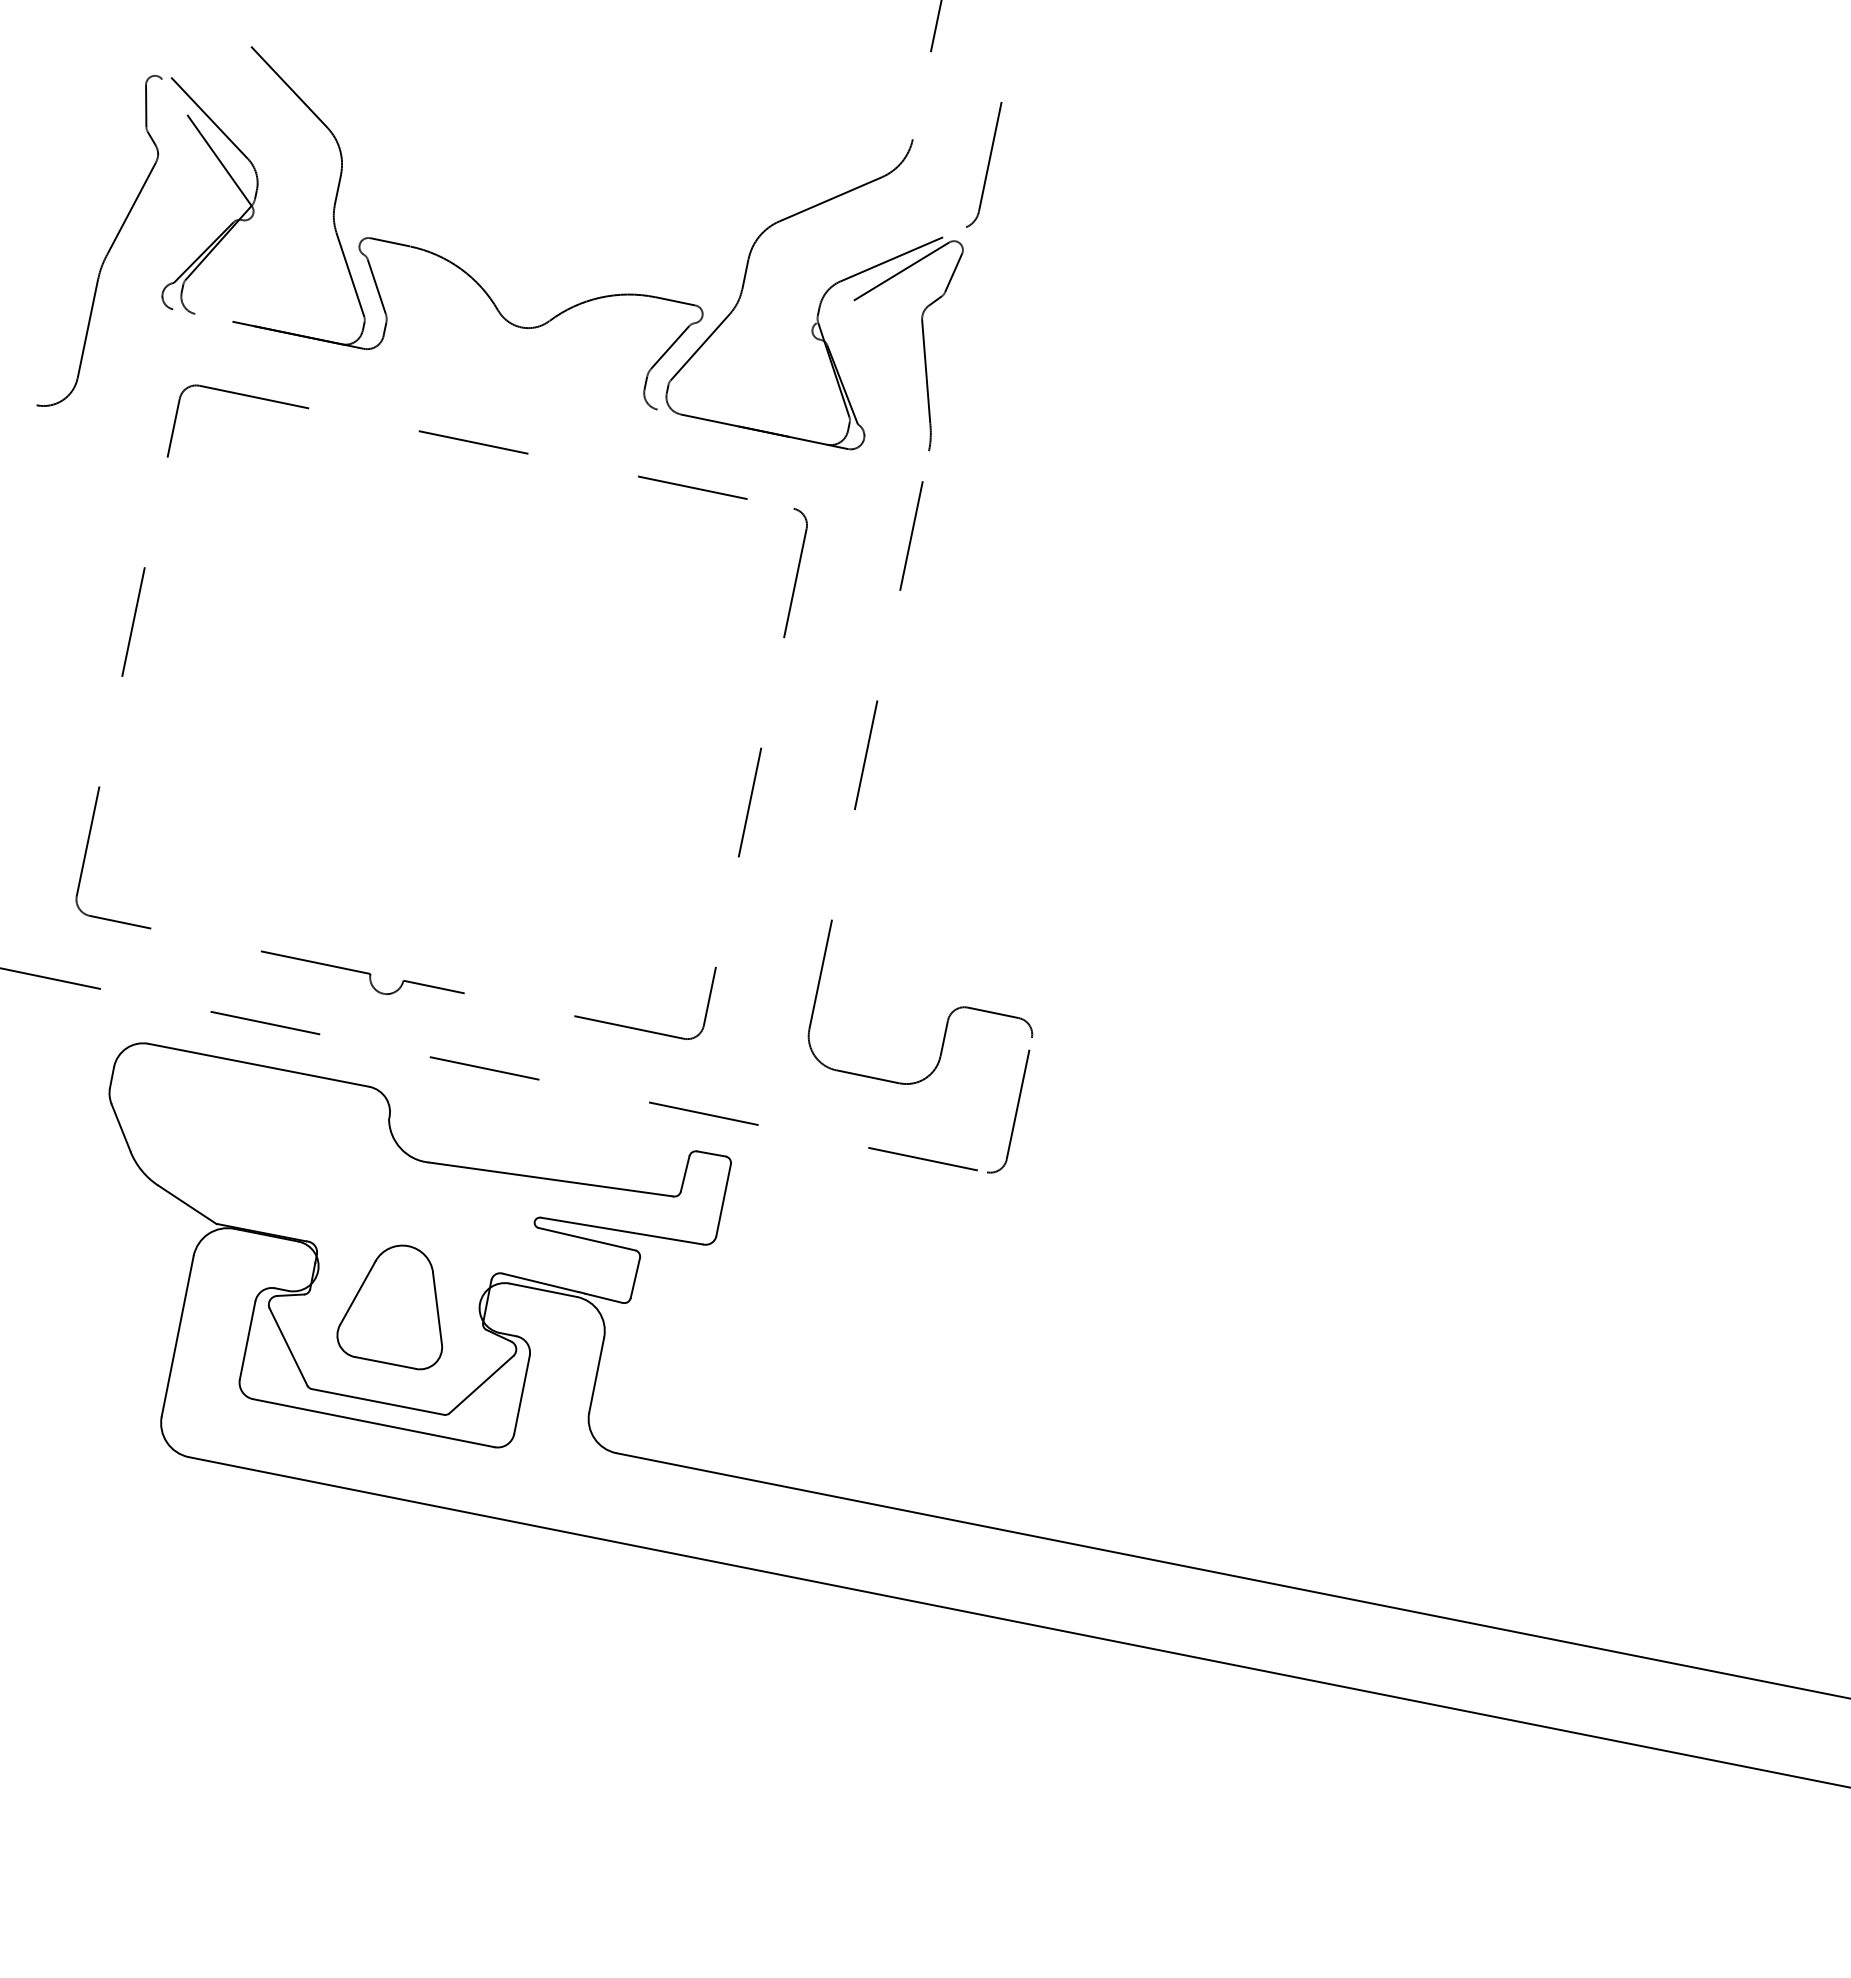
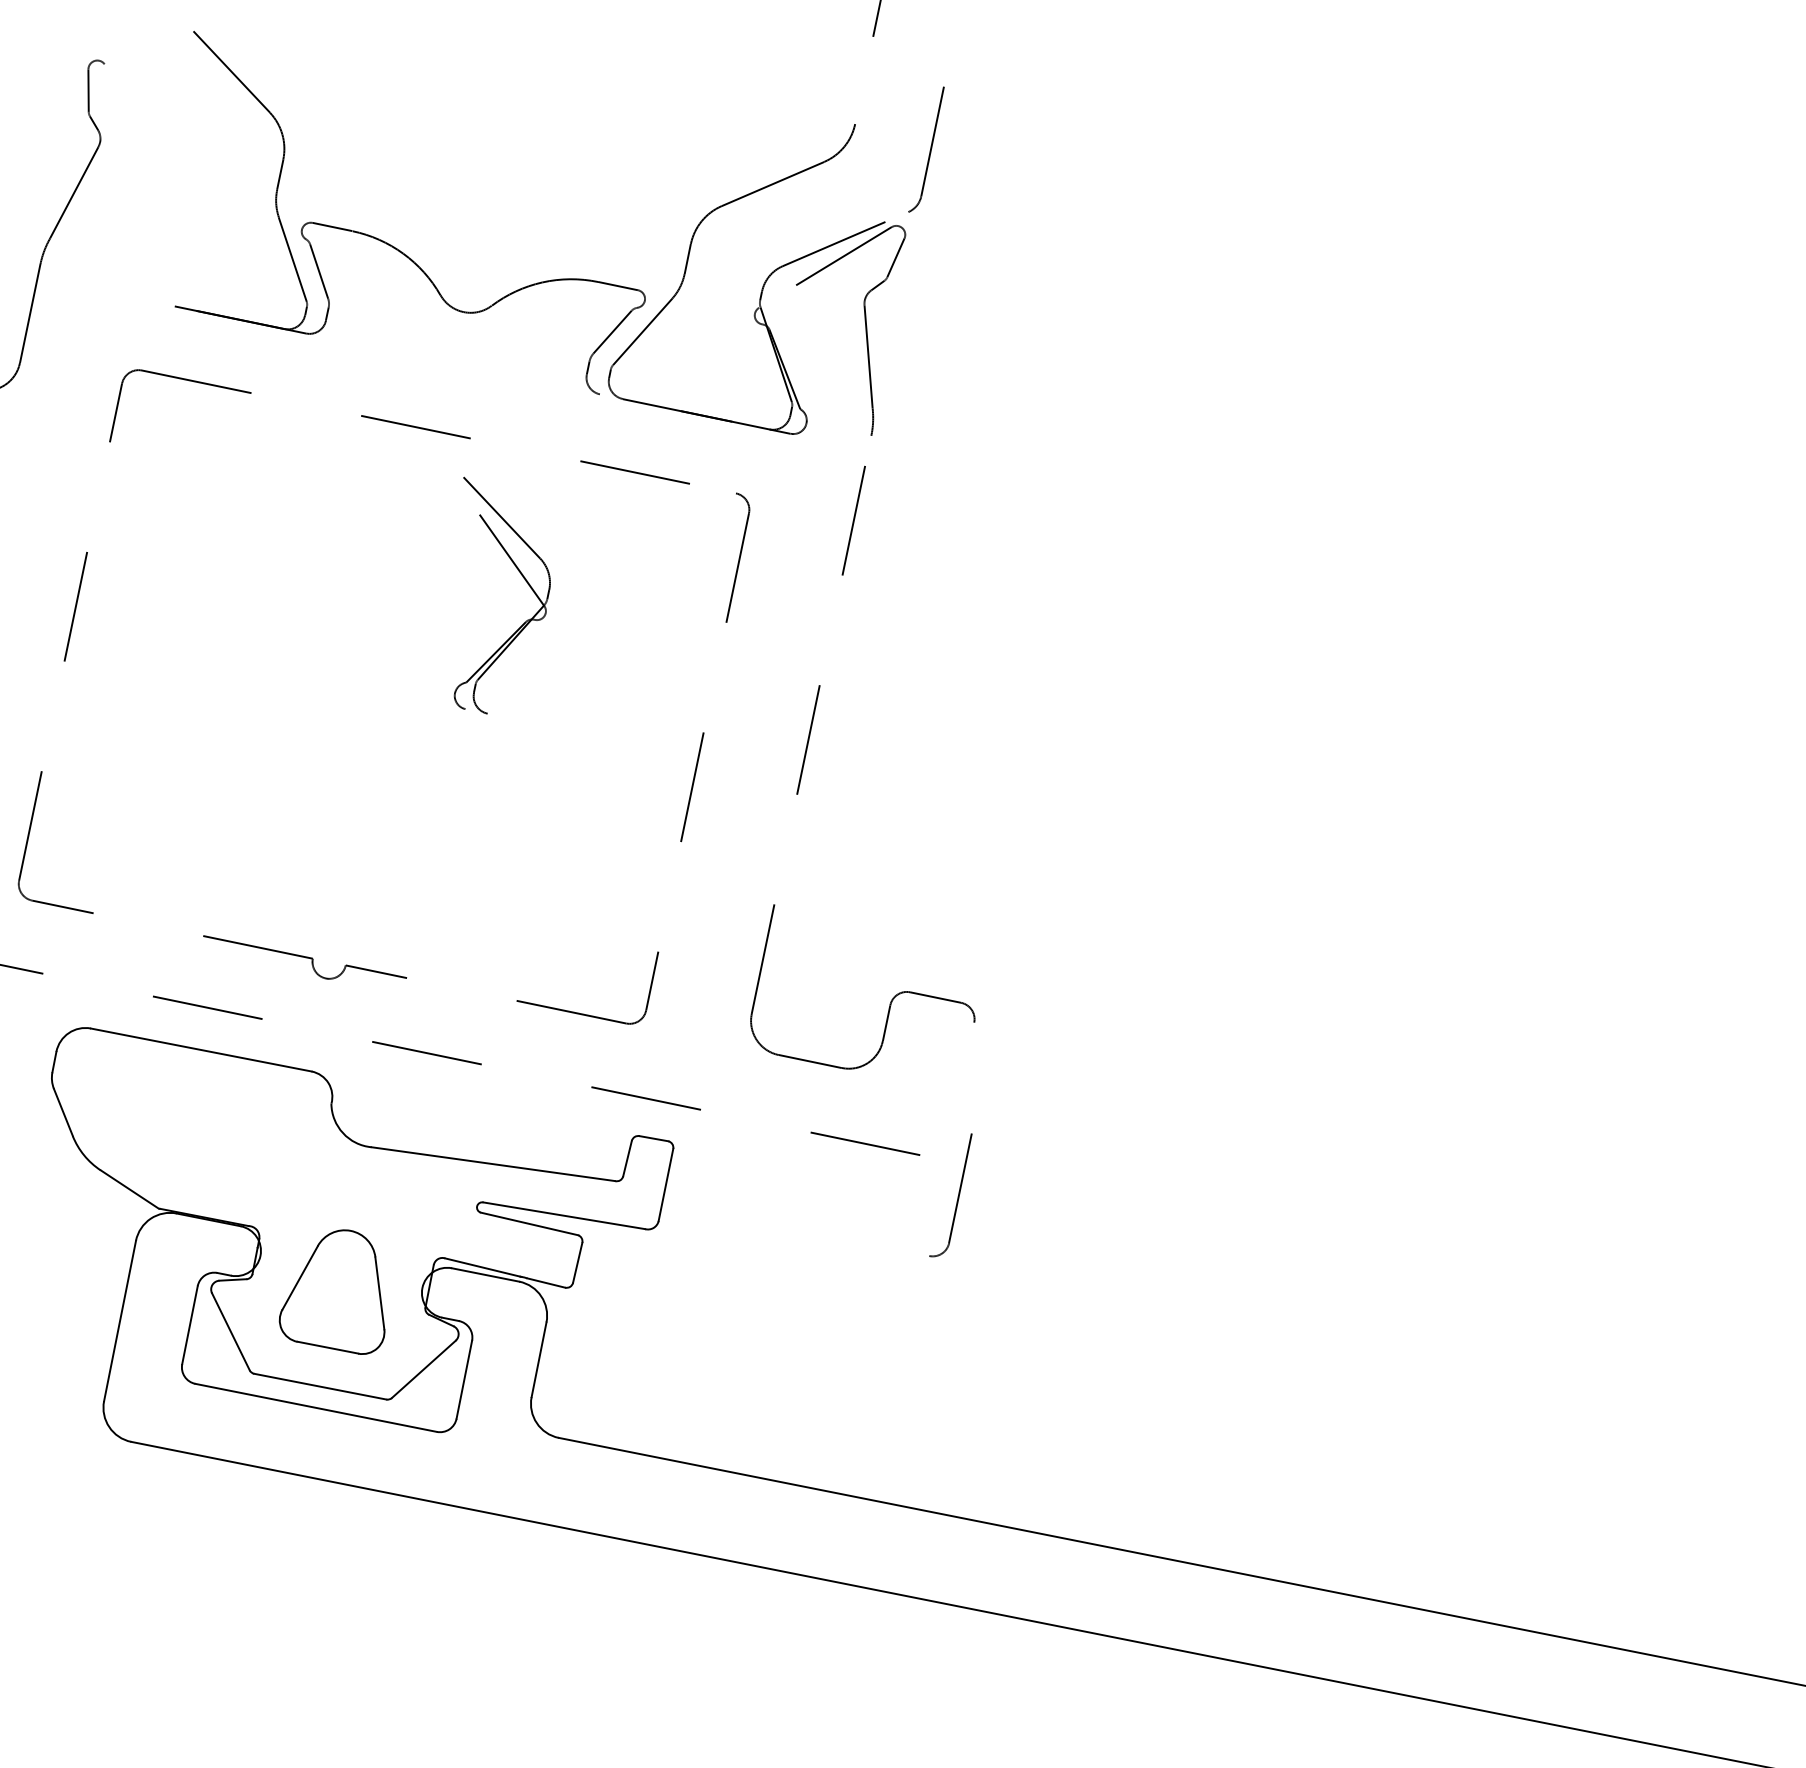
part: (231, 179) -> (523, 579), moved
part: (1015, 1111) -> (957, 1195), moved

